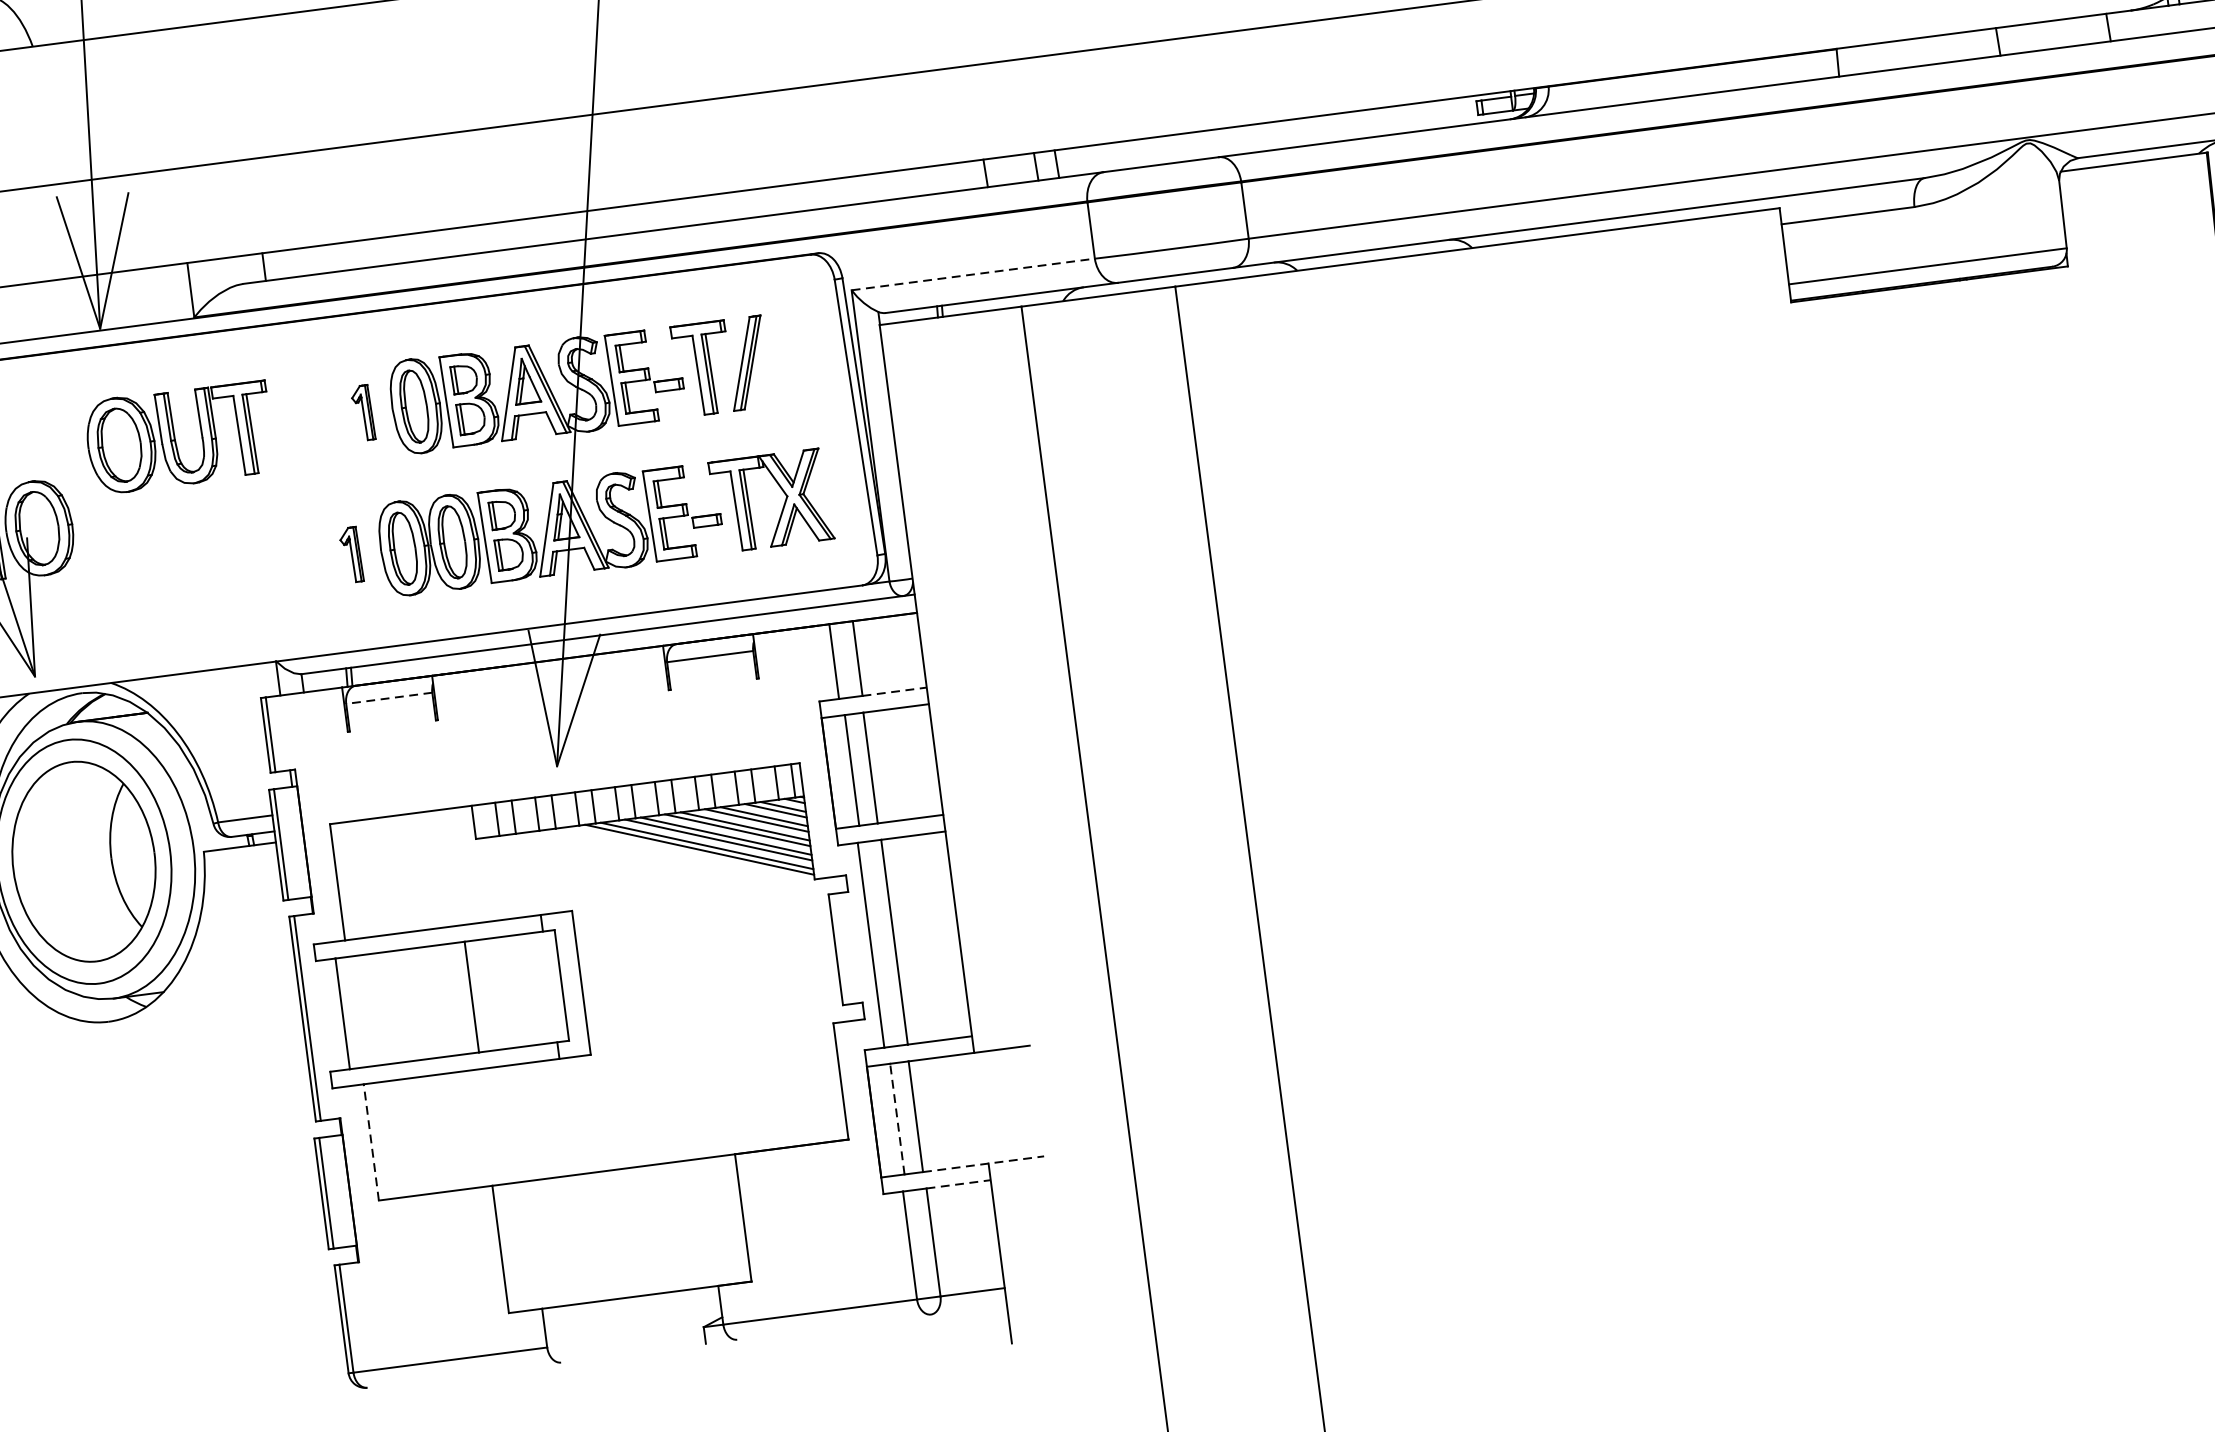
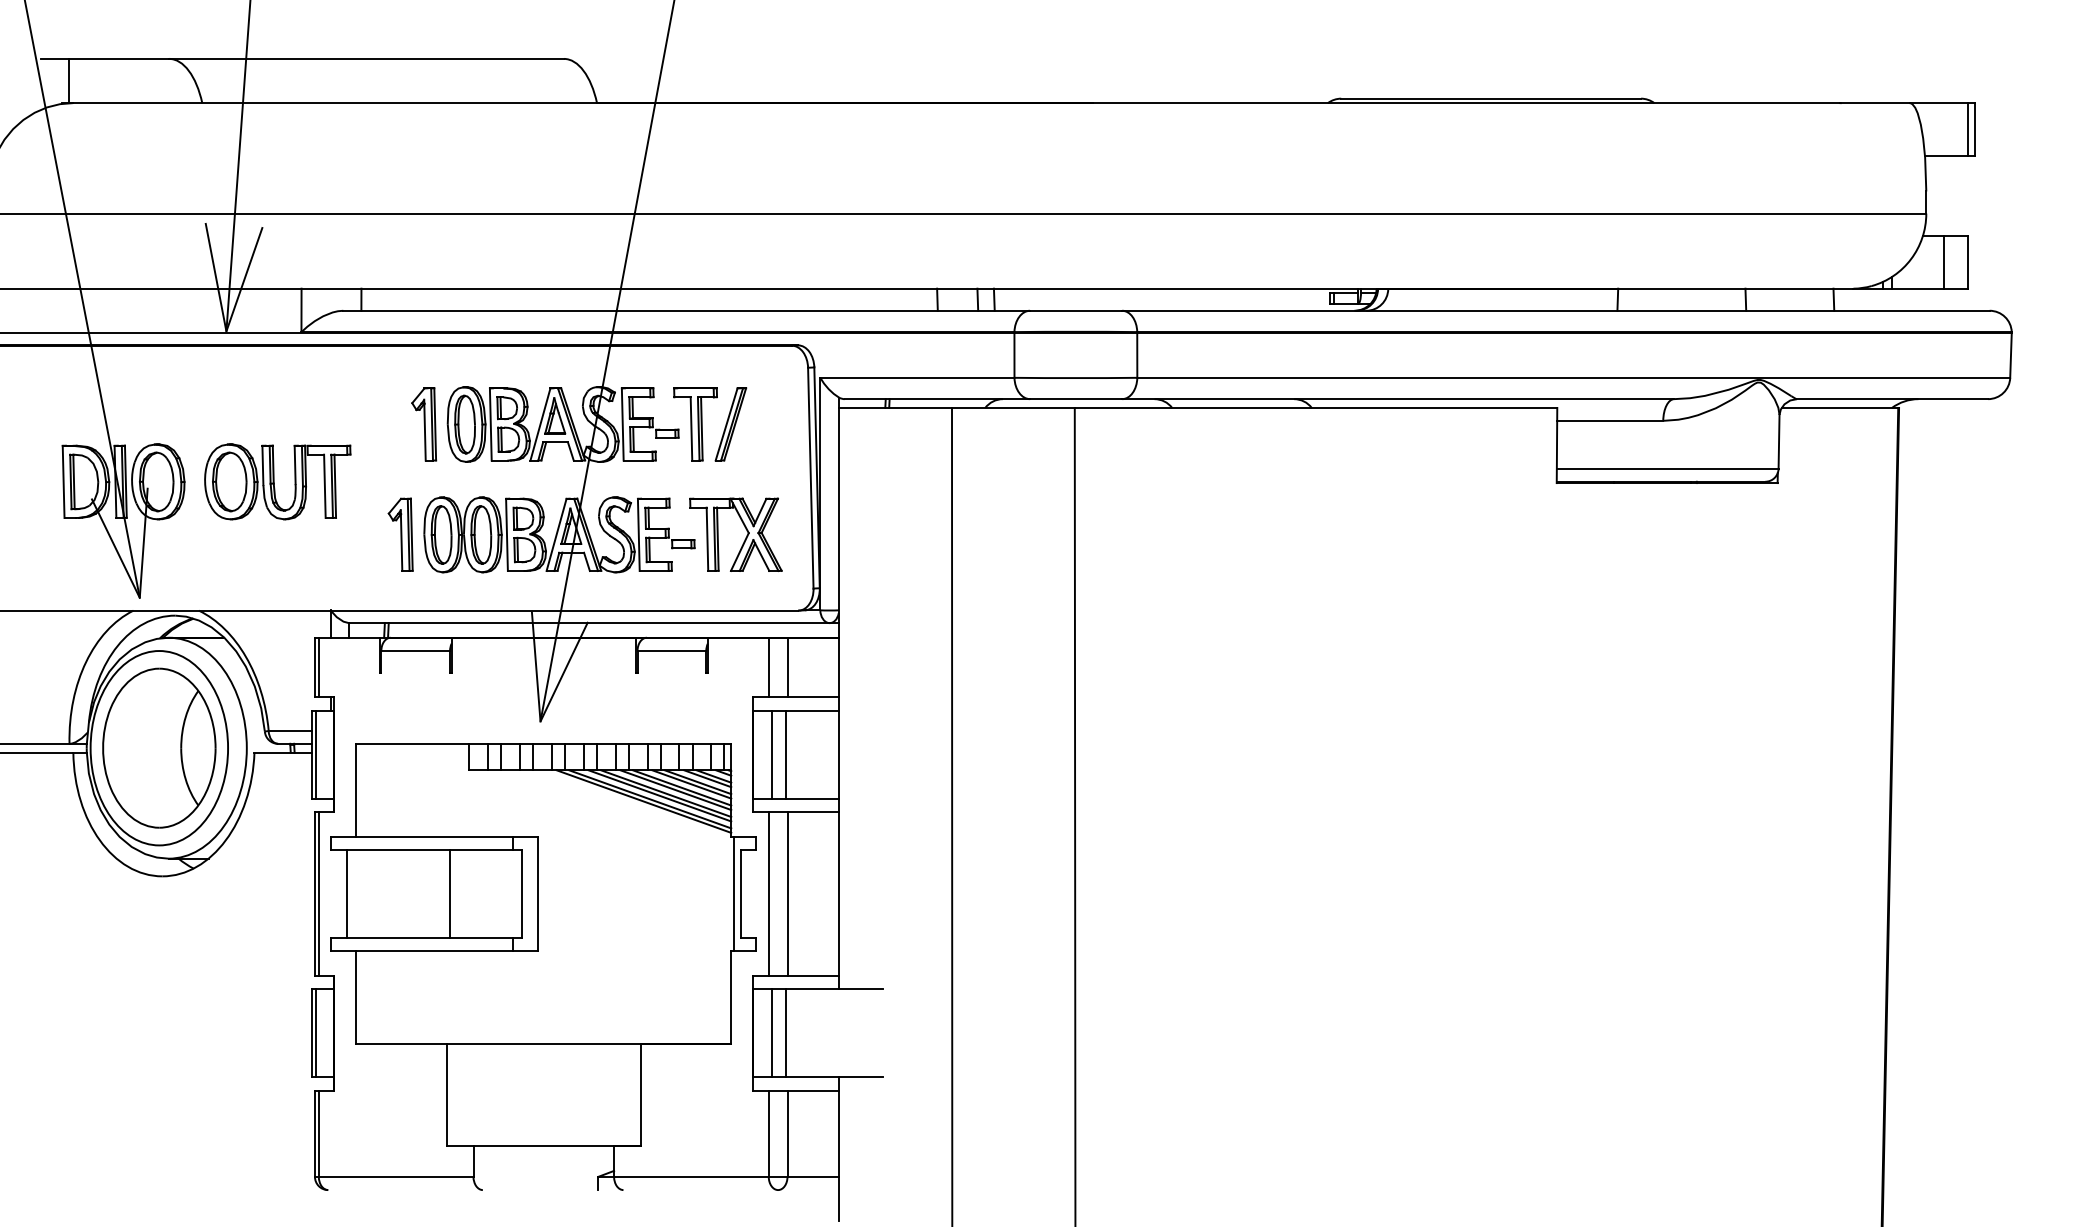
line: (973, 274) -> (917, 377), dashed -> solid
part: (363, 413) -> (424, 424), size x1.67
part: (179, 437) -> (277, 481), moved
part: (351, 554) -> (400, 534), size x1.67
line: (895, 691) -> (813, 697), dashed -> solid
line: (389, 698) -> (415, 651), dashed -> solid
line: (828, 950) -> (734, 893), added
line: (897, 1118) -> (771, 1032), dashed -> solid
line: (371, 1141) -> (356, 997), dashed -> solid
line: (984, 1164) -> (835, 1077), dashed -> solid
line: (959, 1184) -> (813, 1090), dashed -> solid

